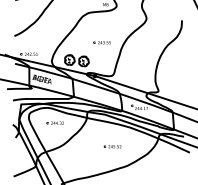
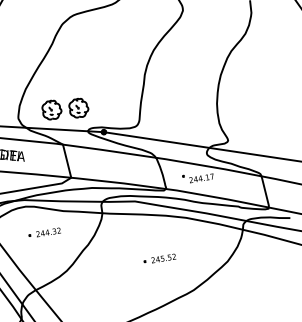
part: (101, 42) -> (105, 67), removed

